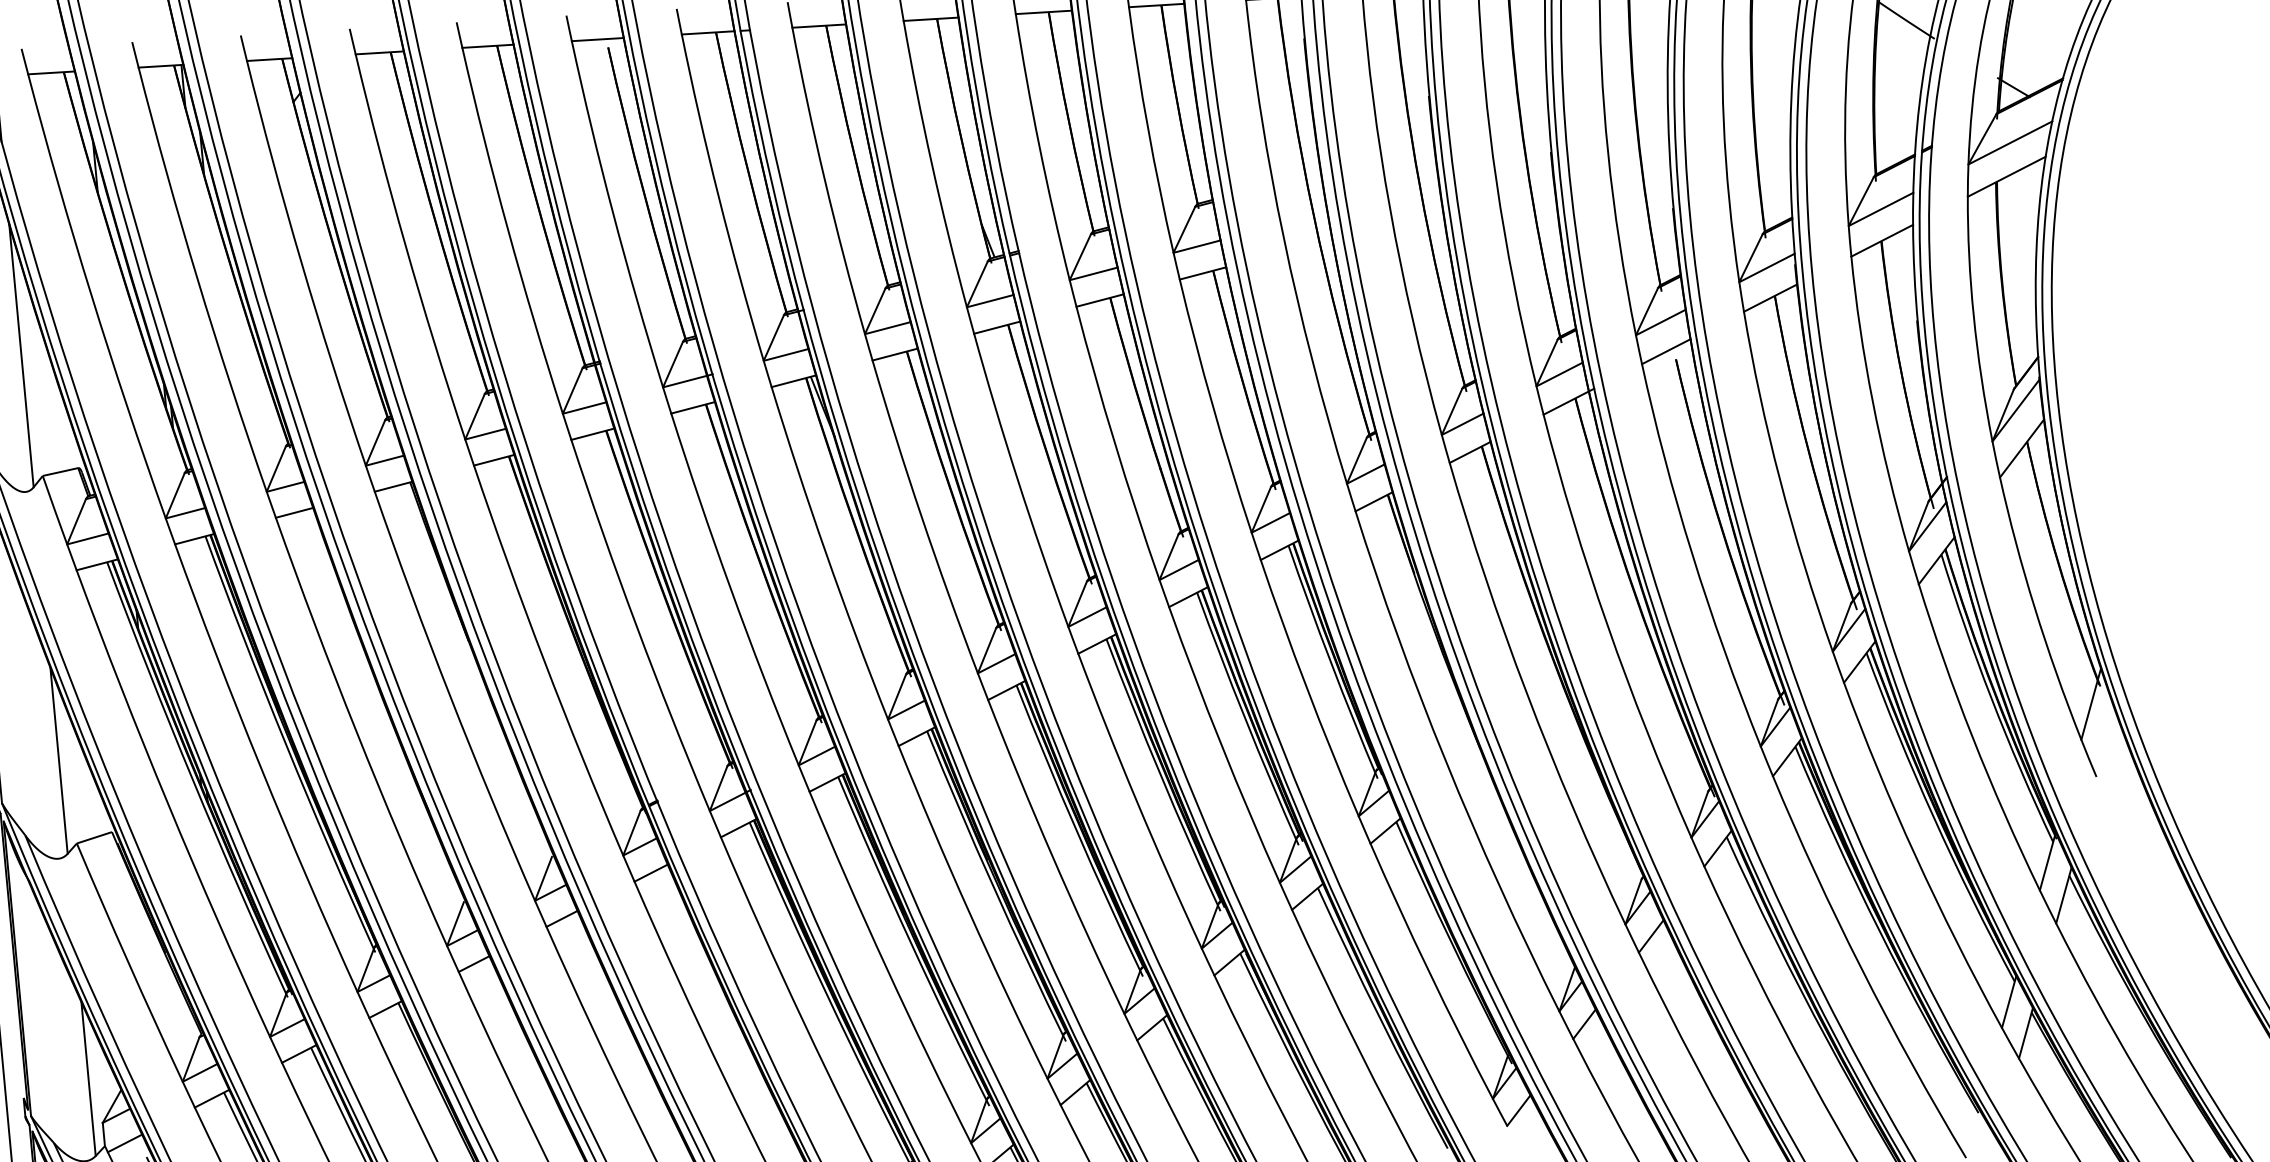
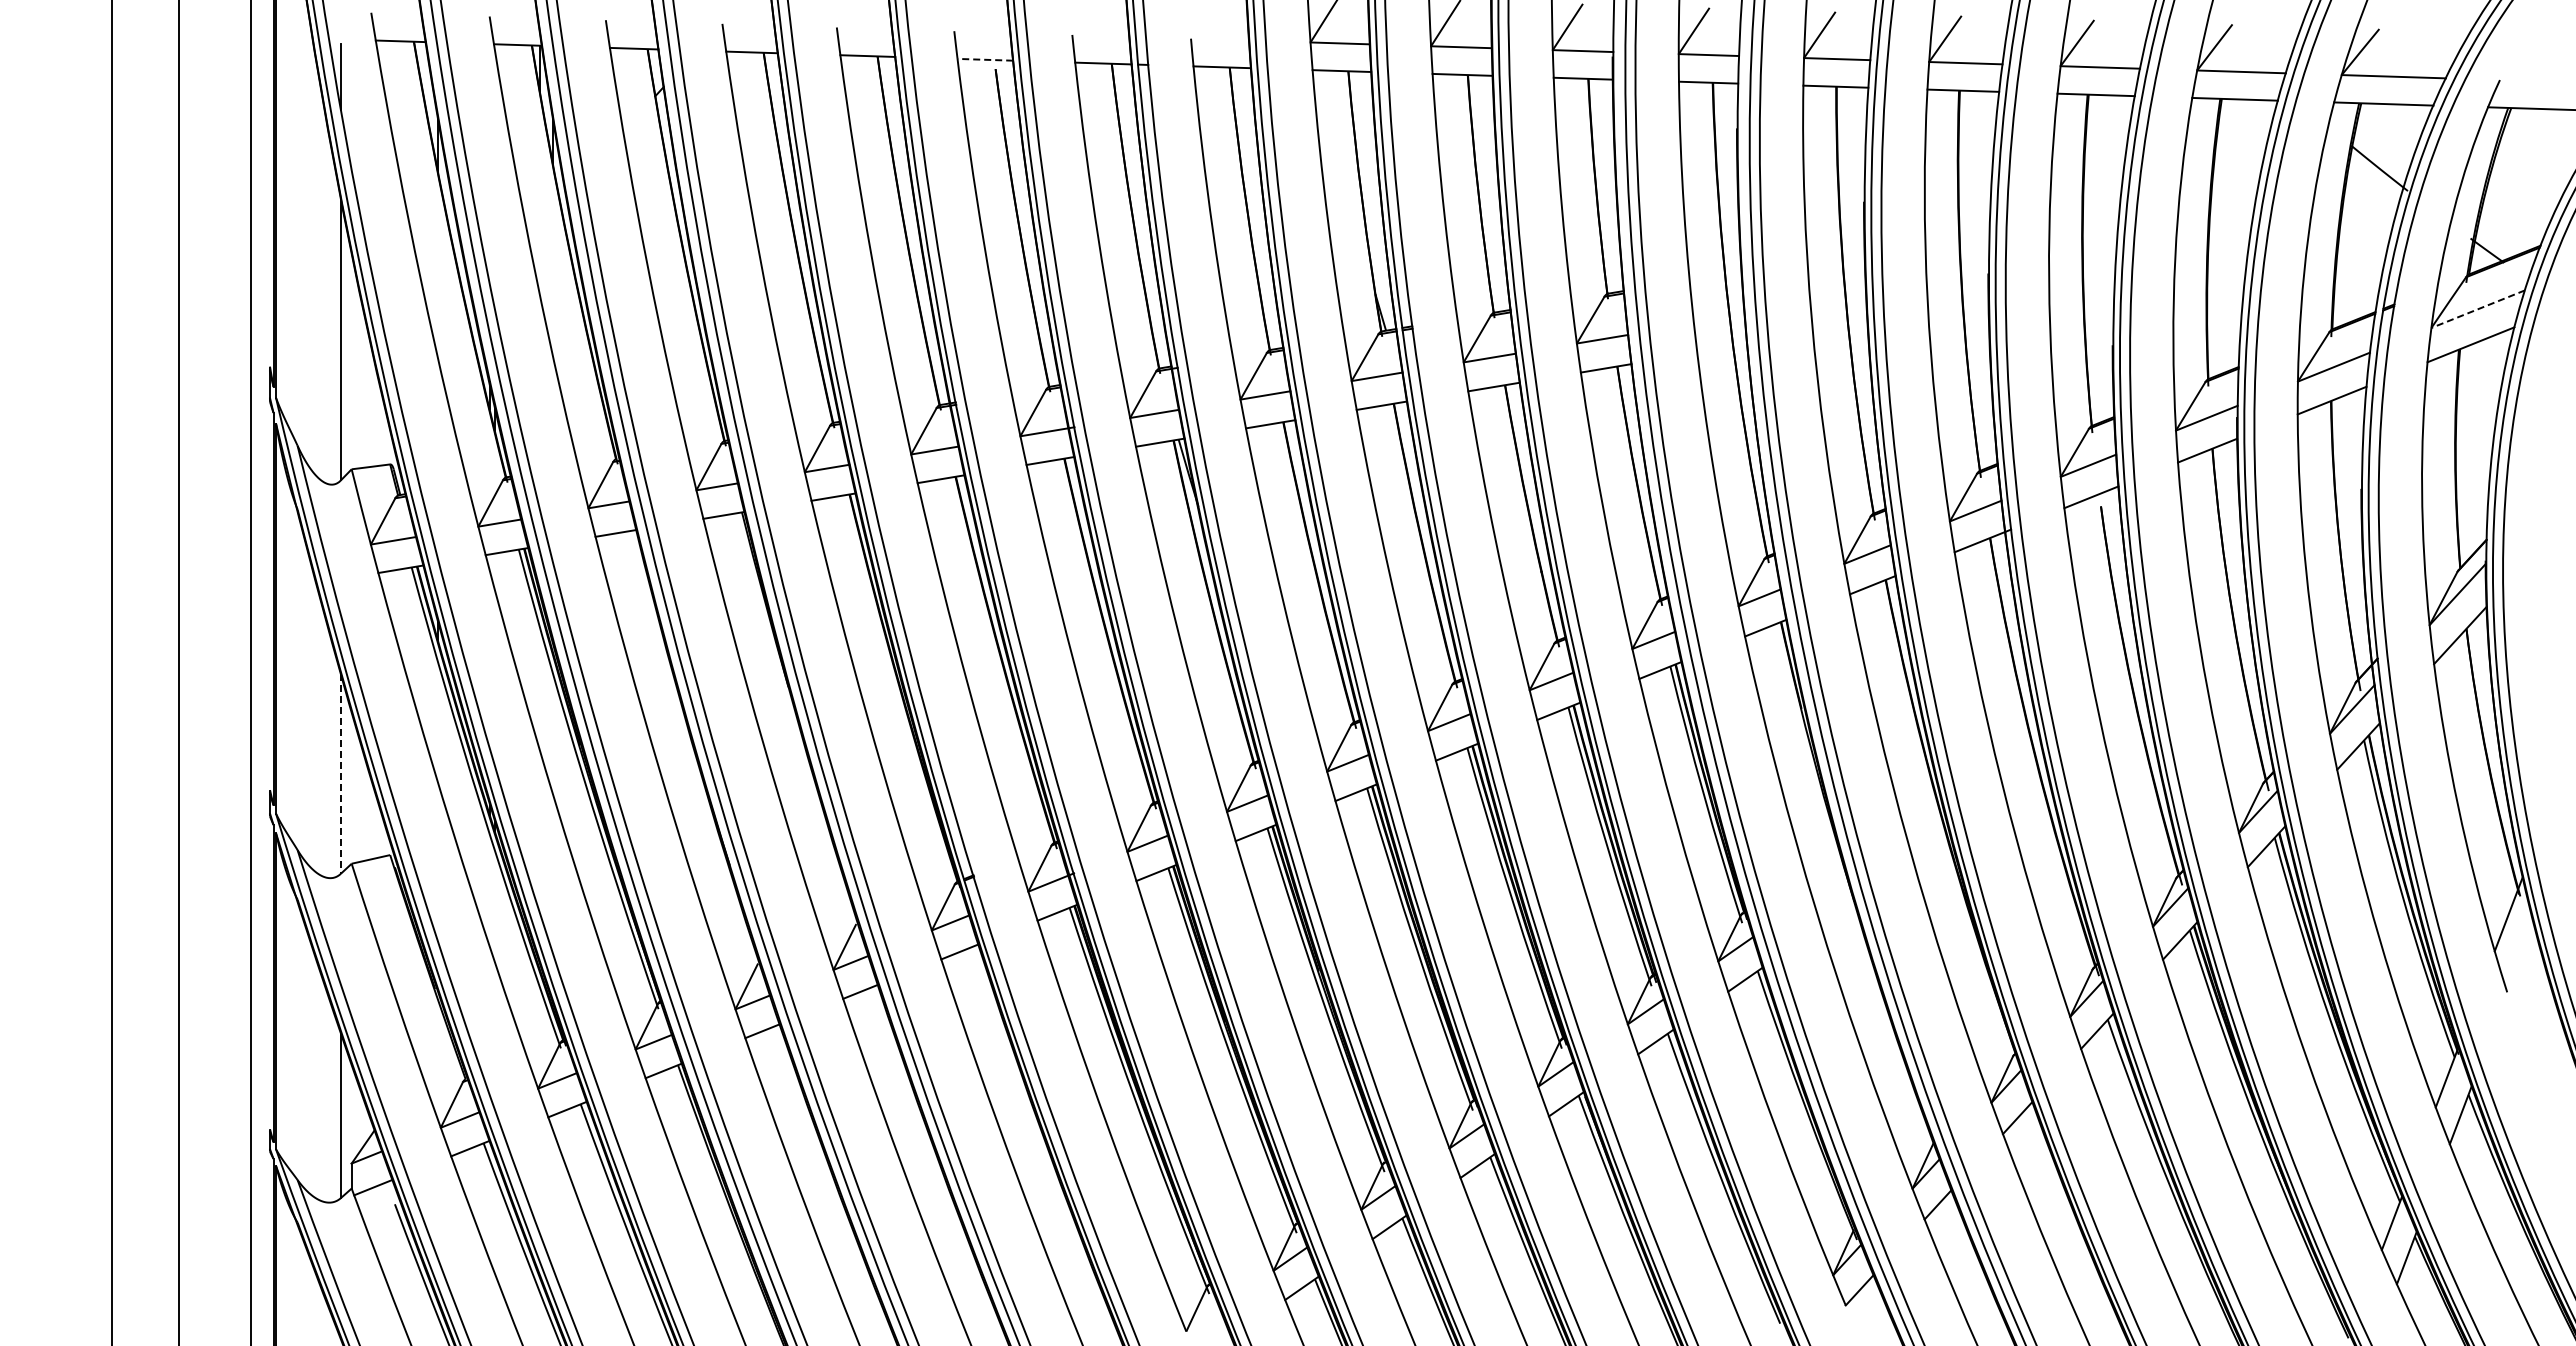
line: (597, 39) -> (985, 59), solid -> dashed
line: (2009, 143) -> (2477, 309), solid -> dashed
line: (58, 761) -> (340, 774), solid -> dashed

